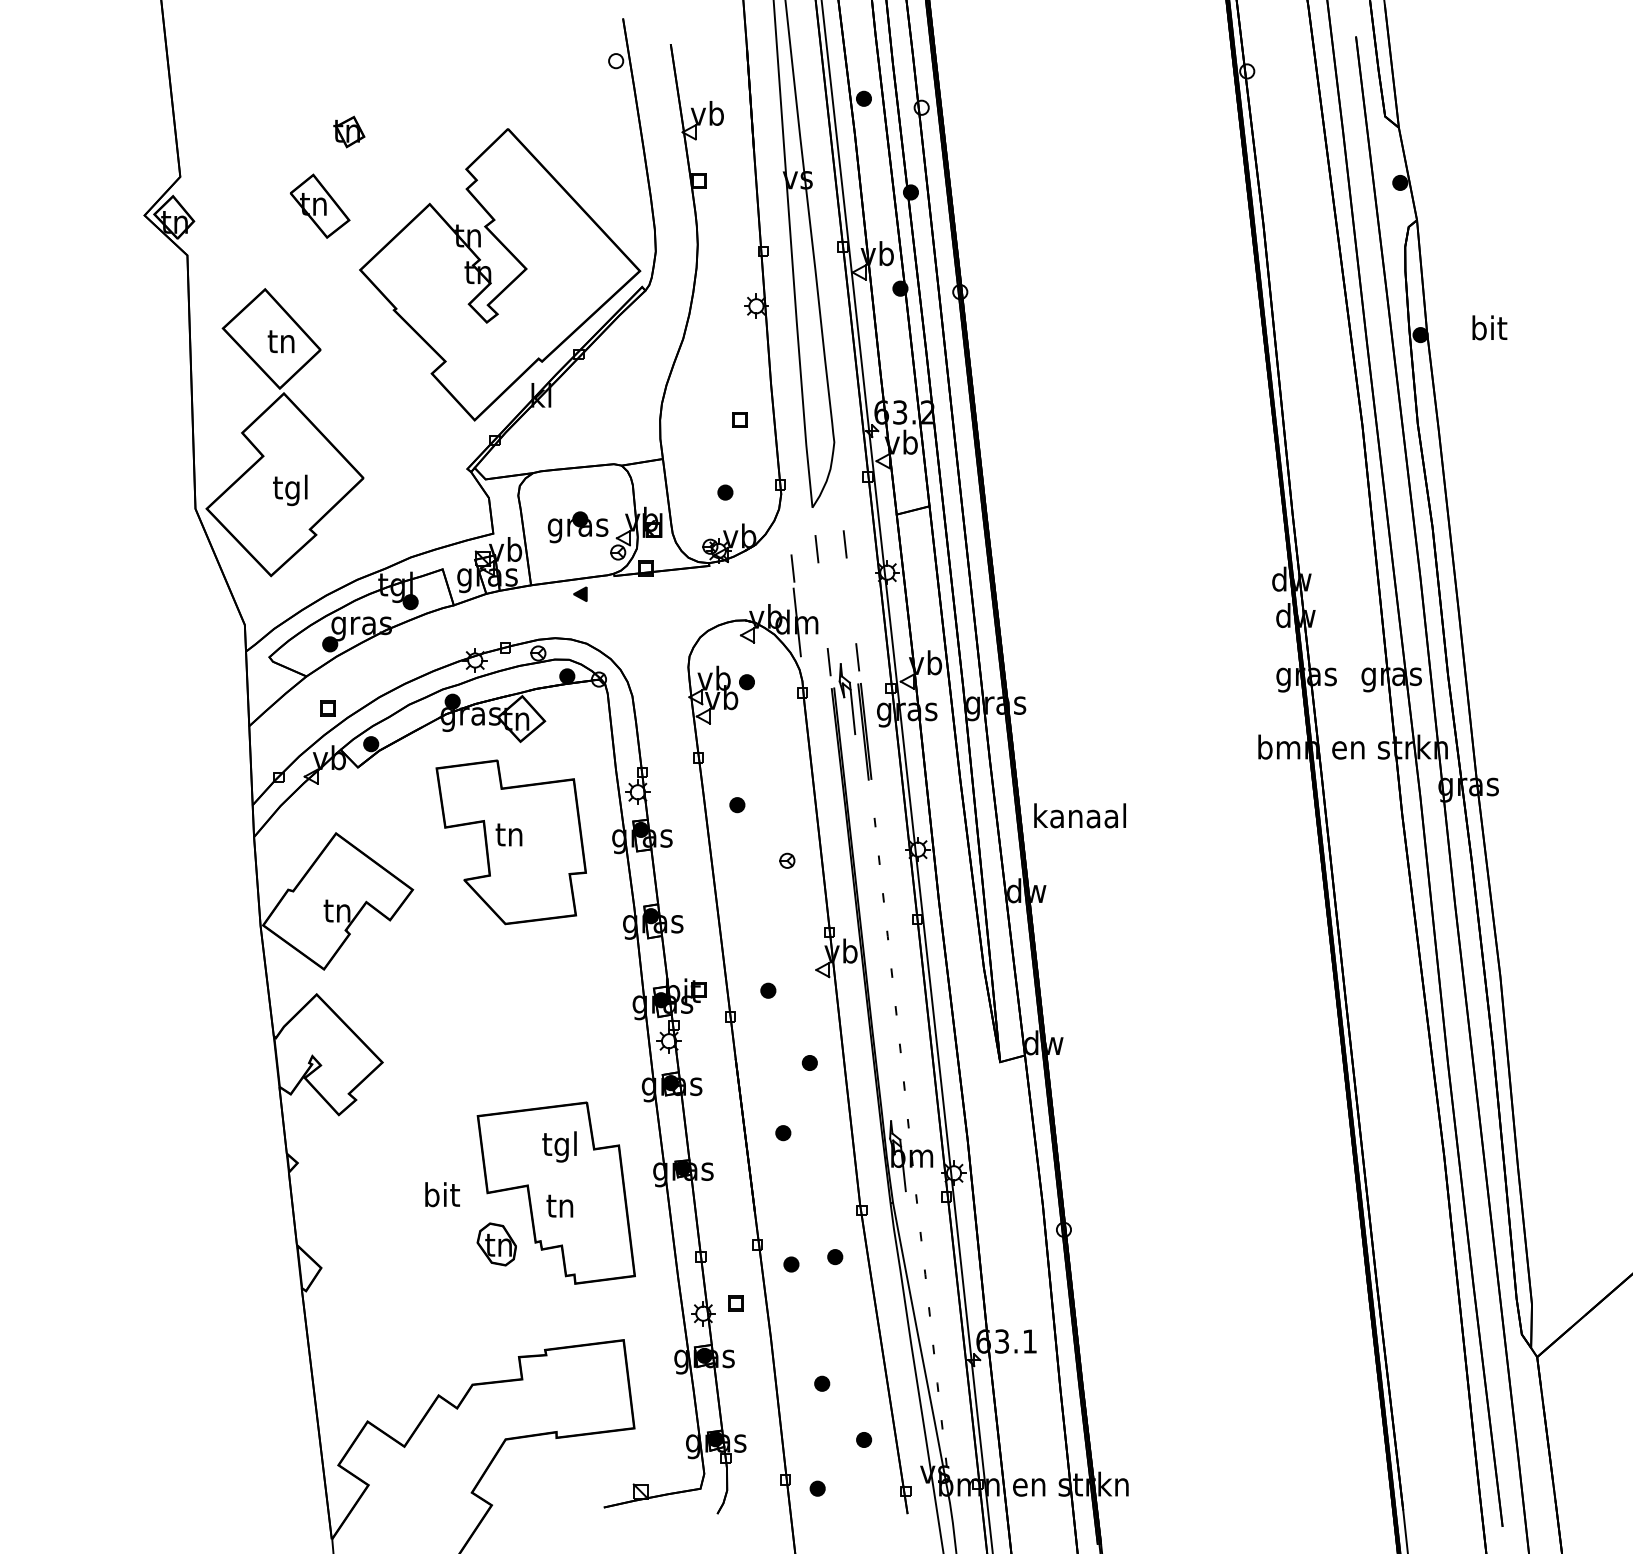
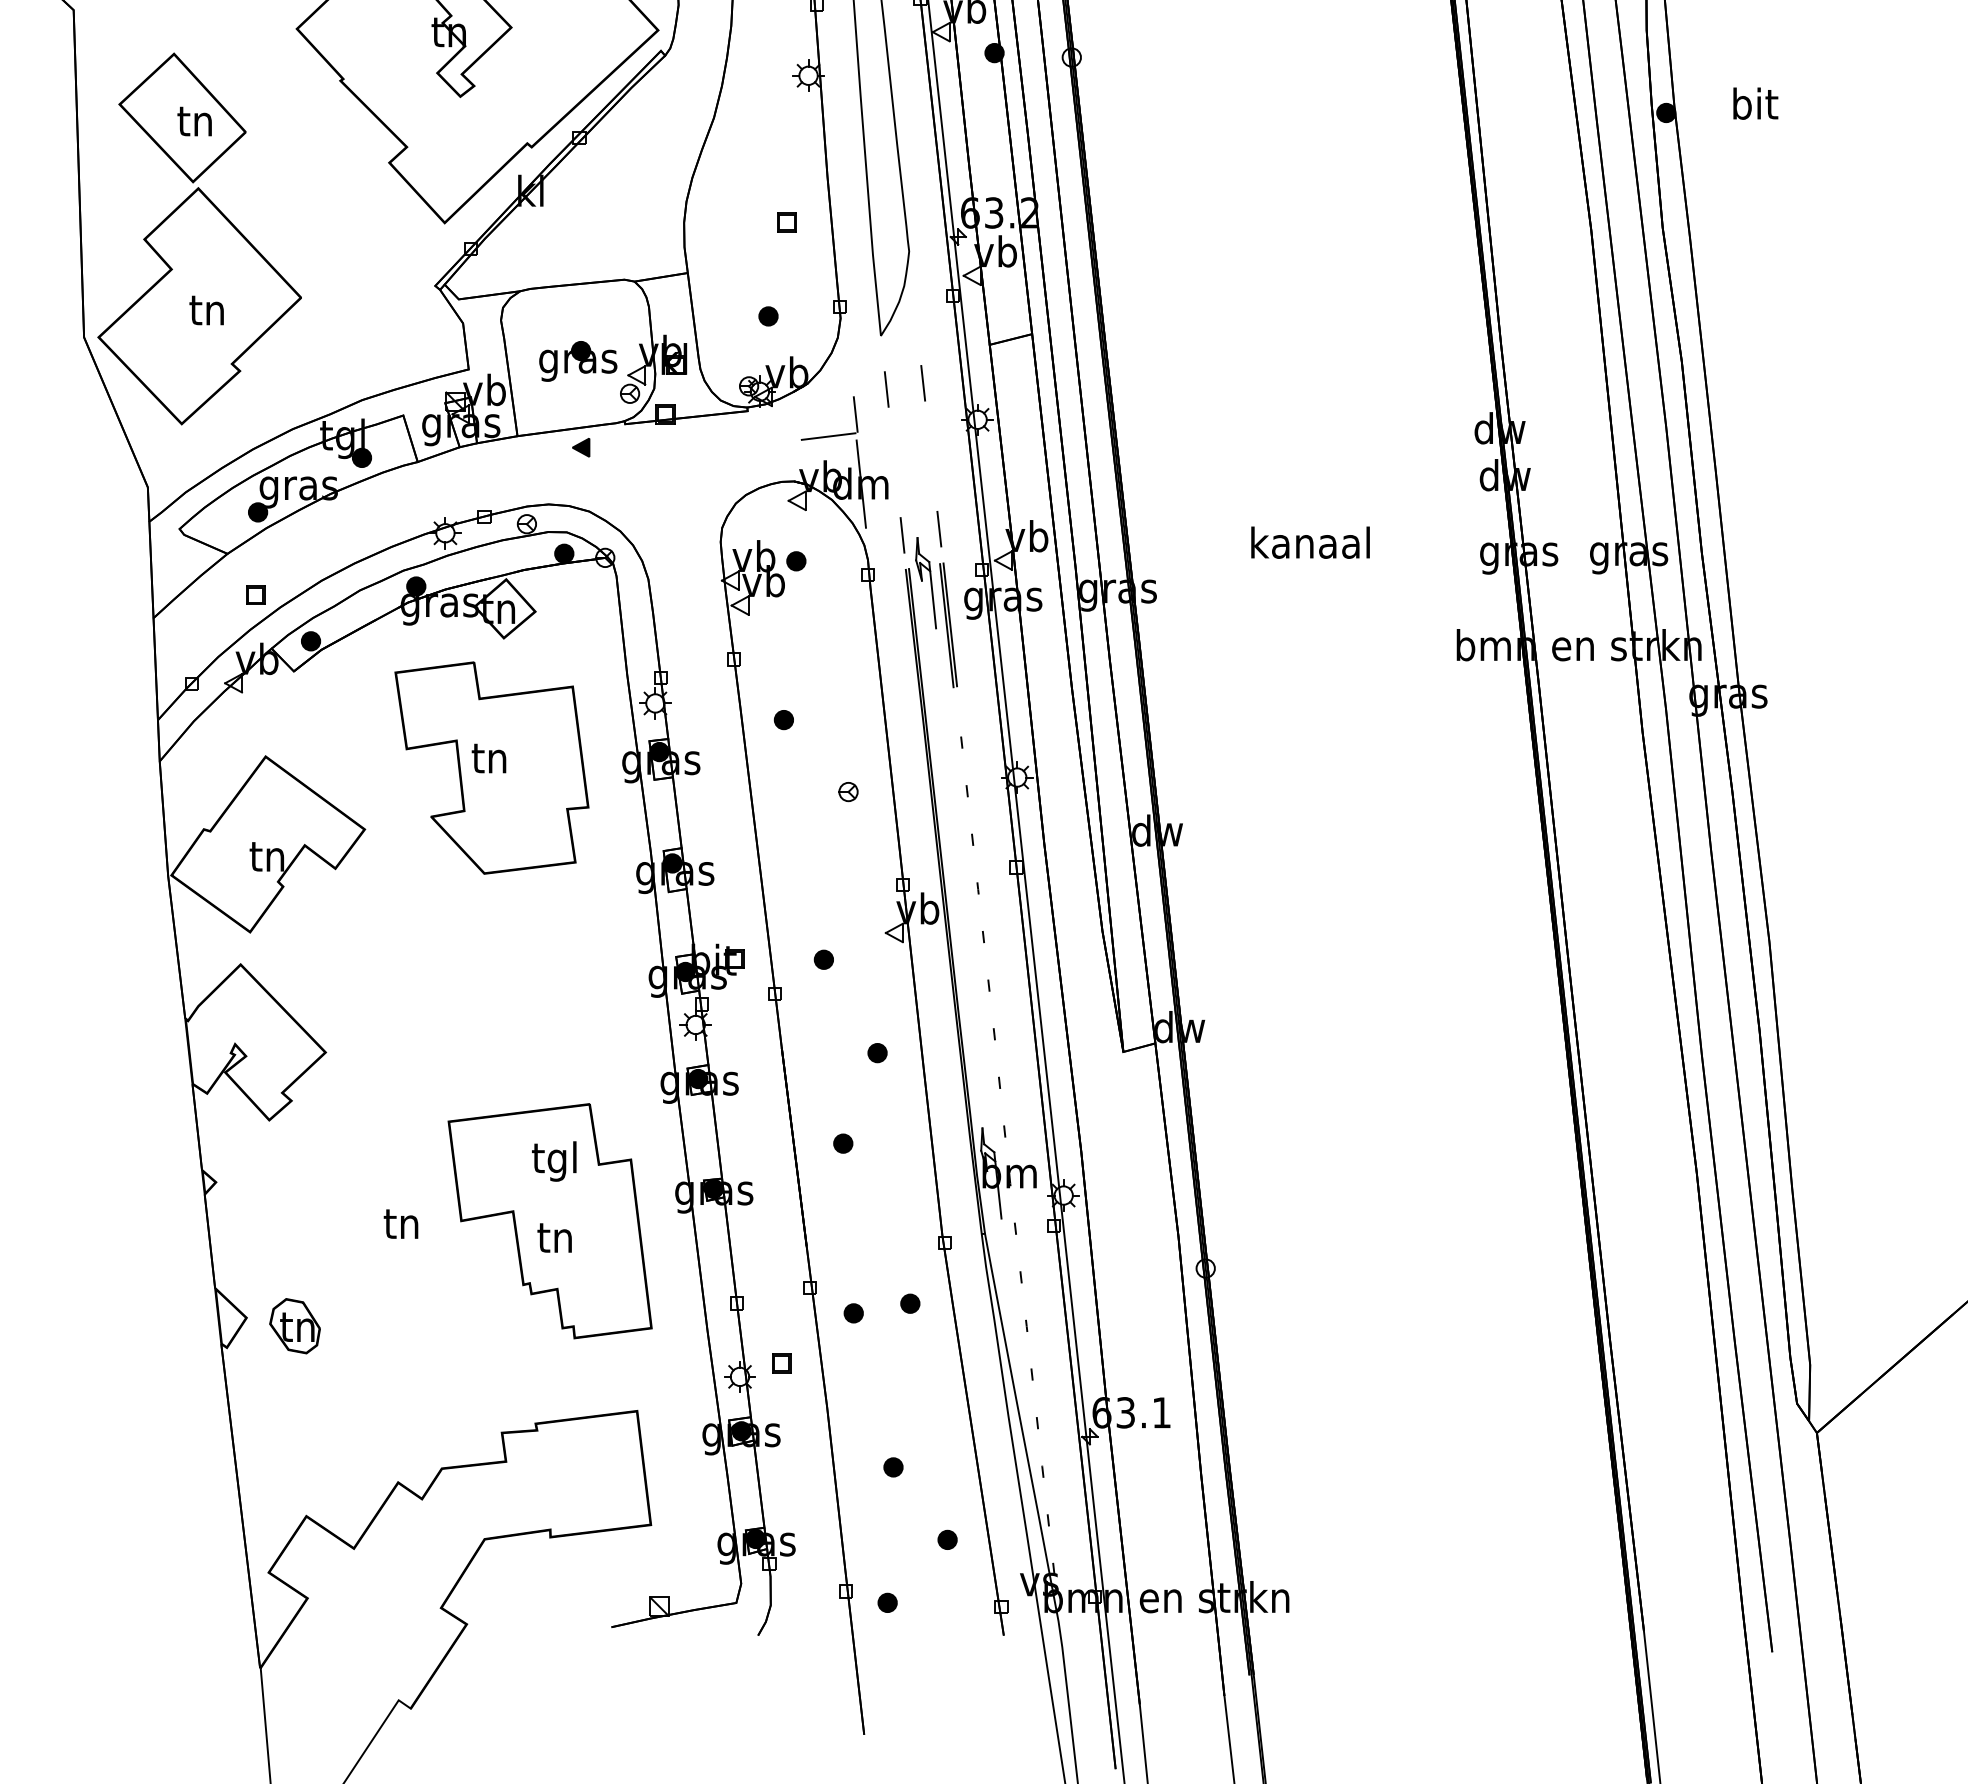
text: (290, 490) -> (206, 313), tgl -> tn
line: (771, 585) -> (828, 436), added
text: (1079, 815) -> (1309, 542), moved
text: (442, 1194) -> (403, 1222), bit -> tn
part: (496, 1244) -> (294, 1326), moved

